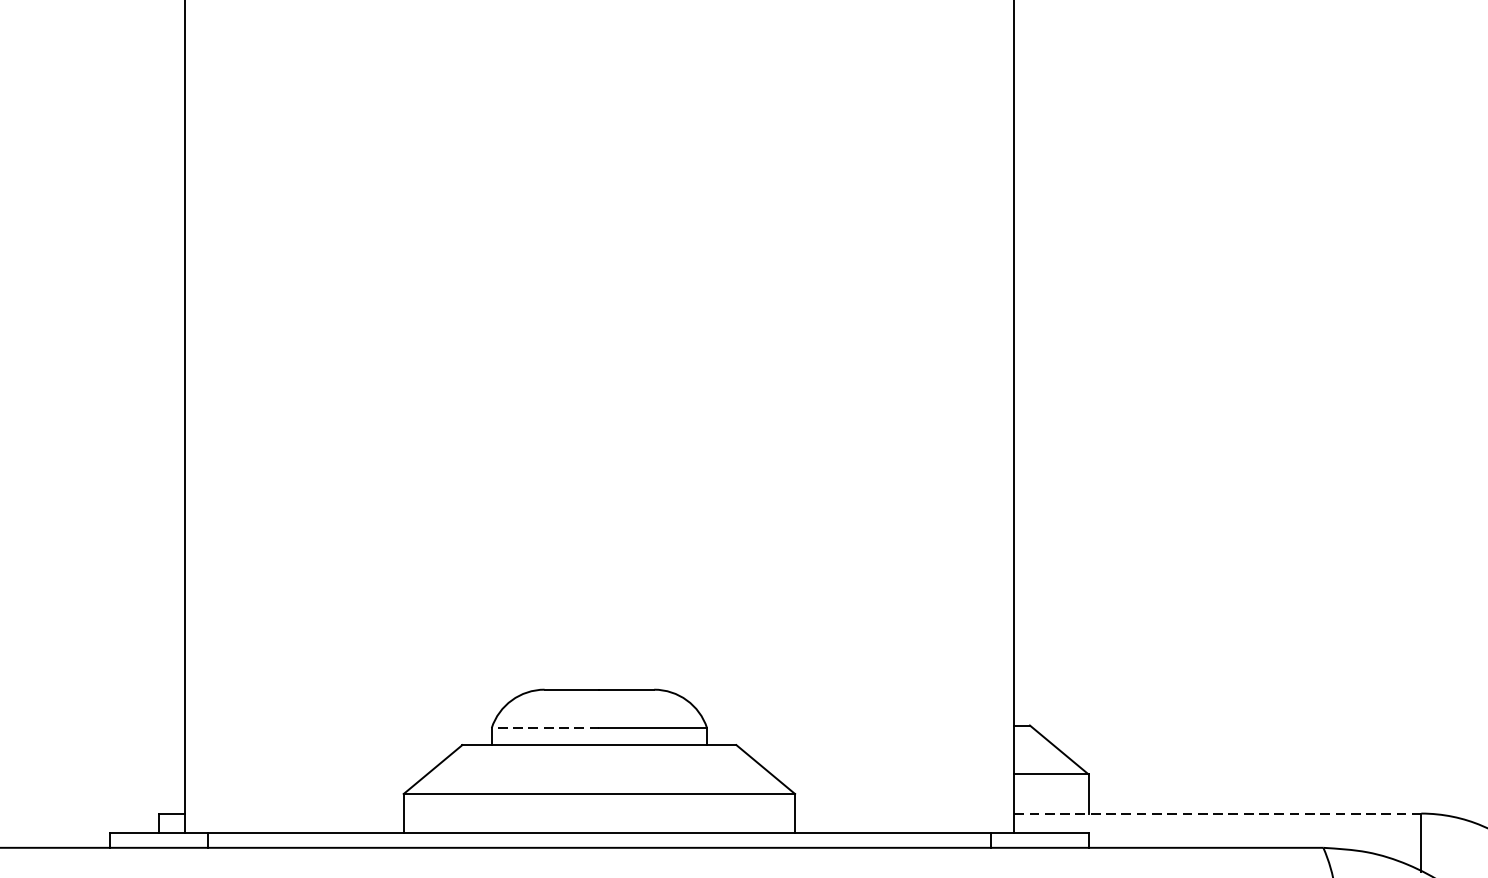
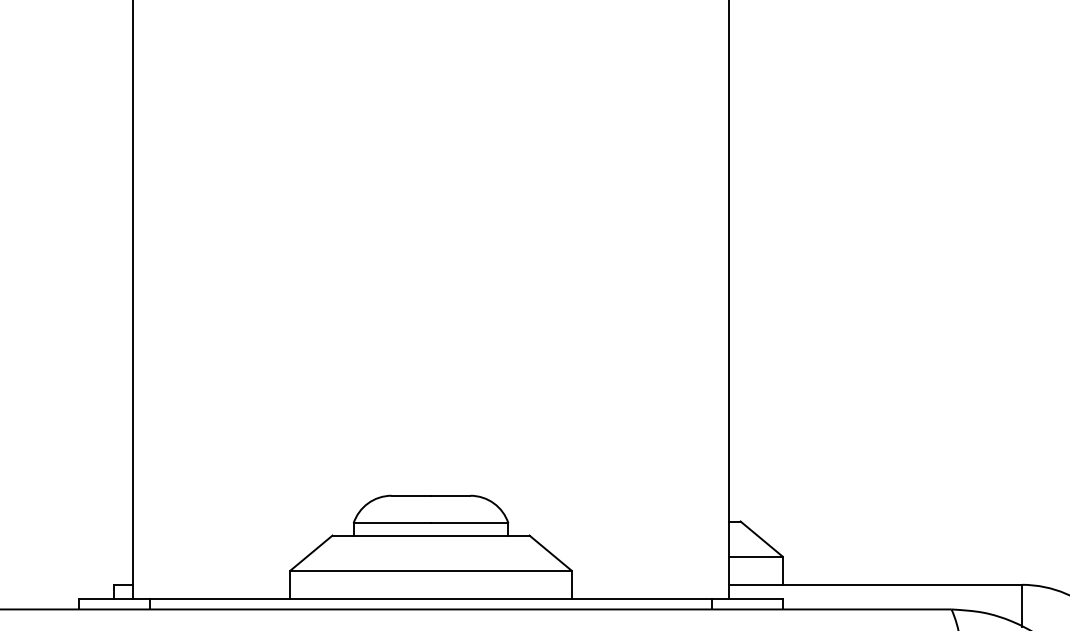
line: (545, 728) -> (392, 523), dashed -> solid
line: (1218, 813) -> (876, 584), dashed -> solid

